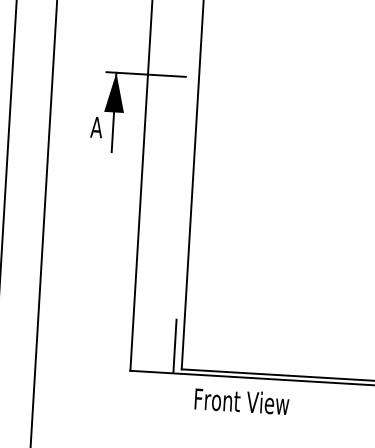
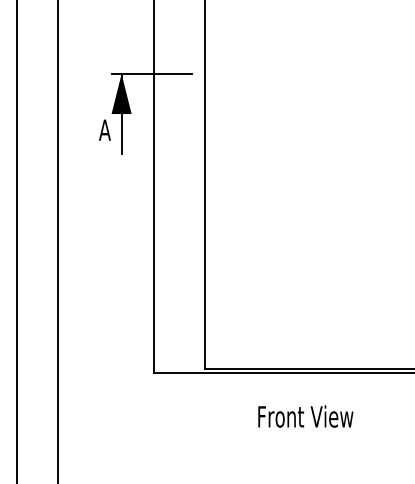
line: (174, 345) -> (196, 345), removed
text: (241, 401) -> (305, 416), moved

